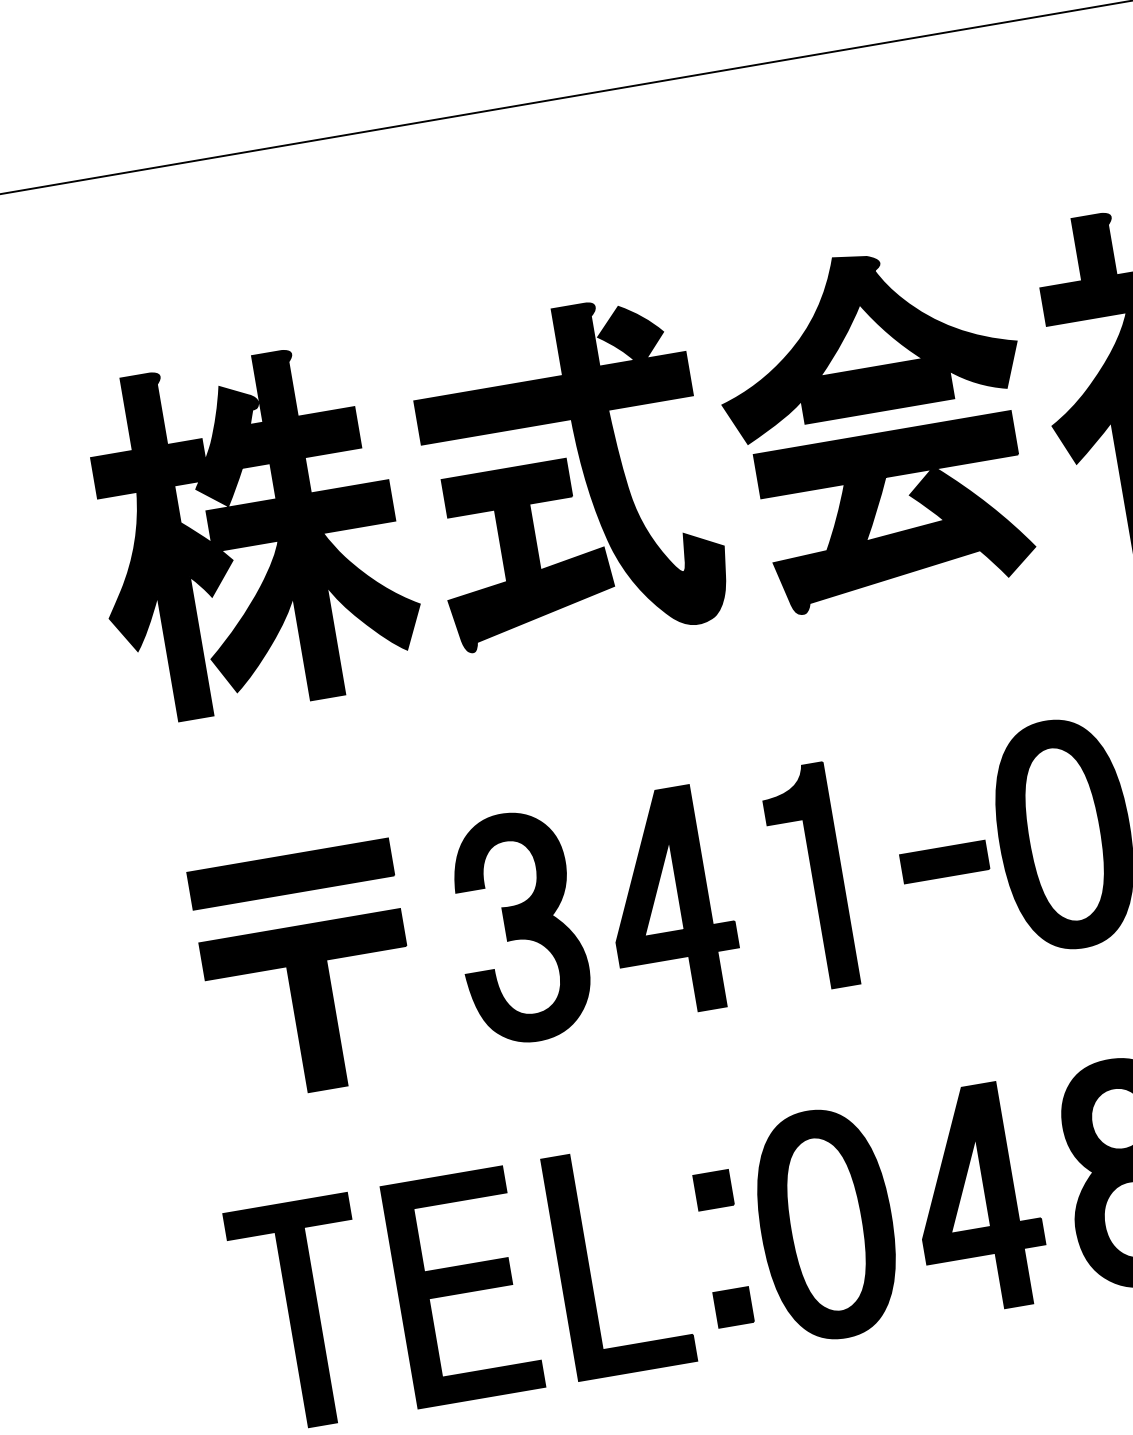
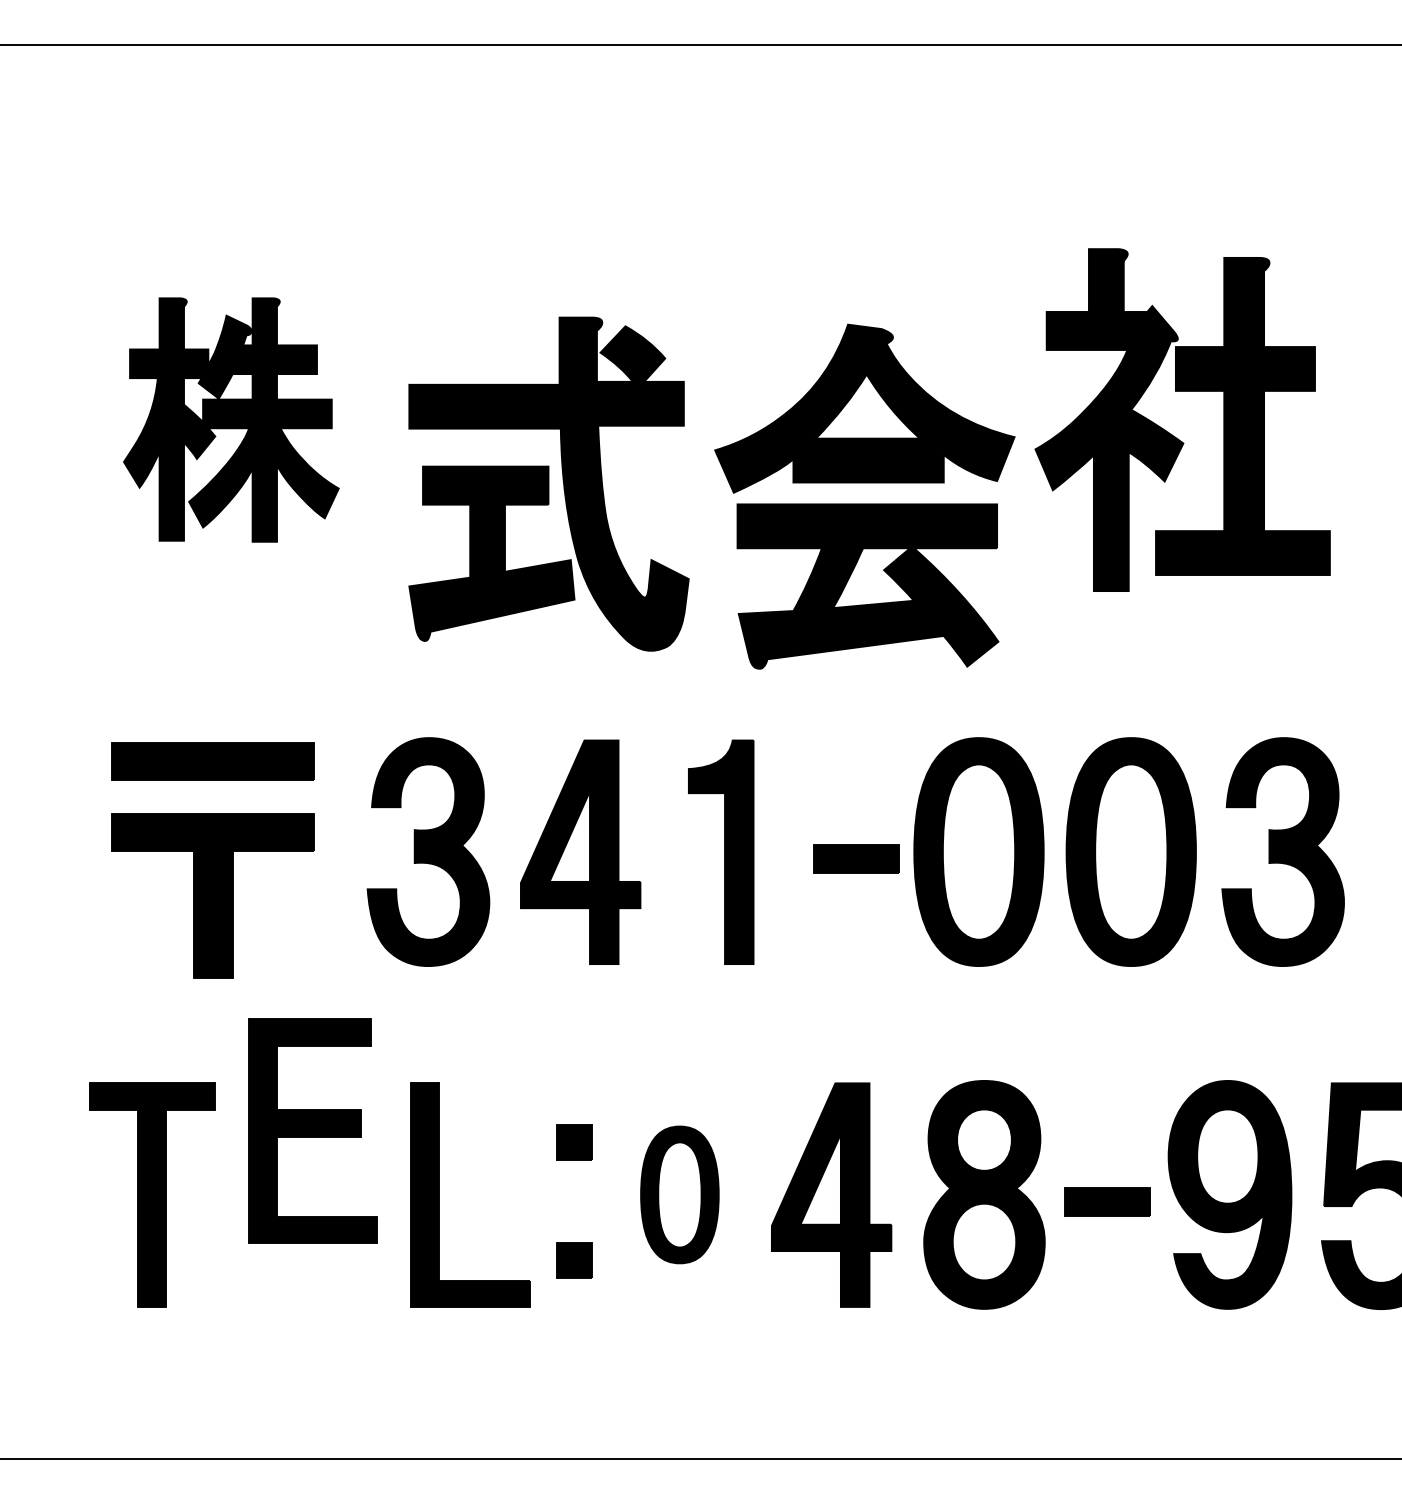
part: (879, 432) -> (864, 503), moved
part: (568, 475) -> (548, 483), moved
part: (251, 532) -> (231, 419), size x0.7
part: (826, 1224) -> (679, 1194), size x0.6
part: (462, 1286) -> (312, 1130), moved

